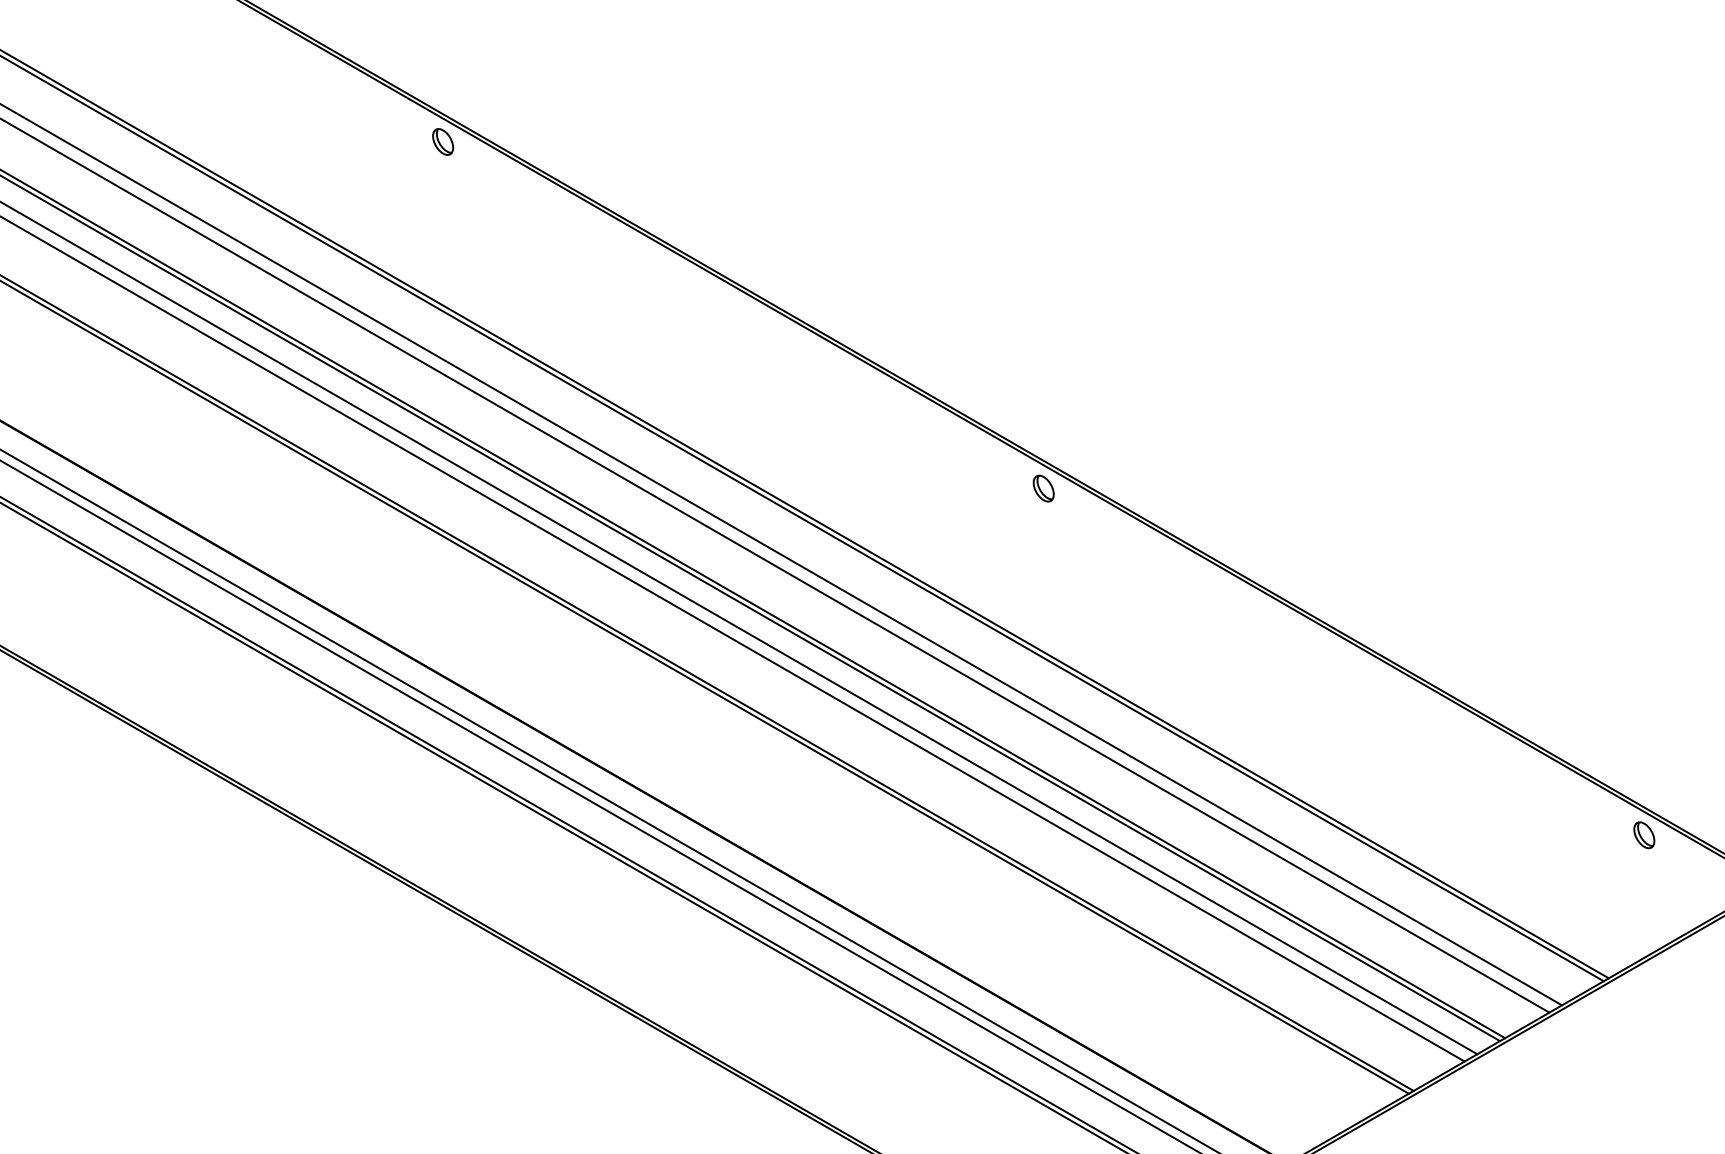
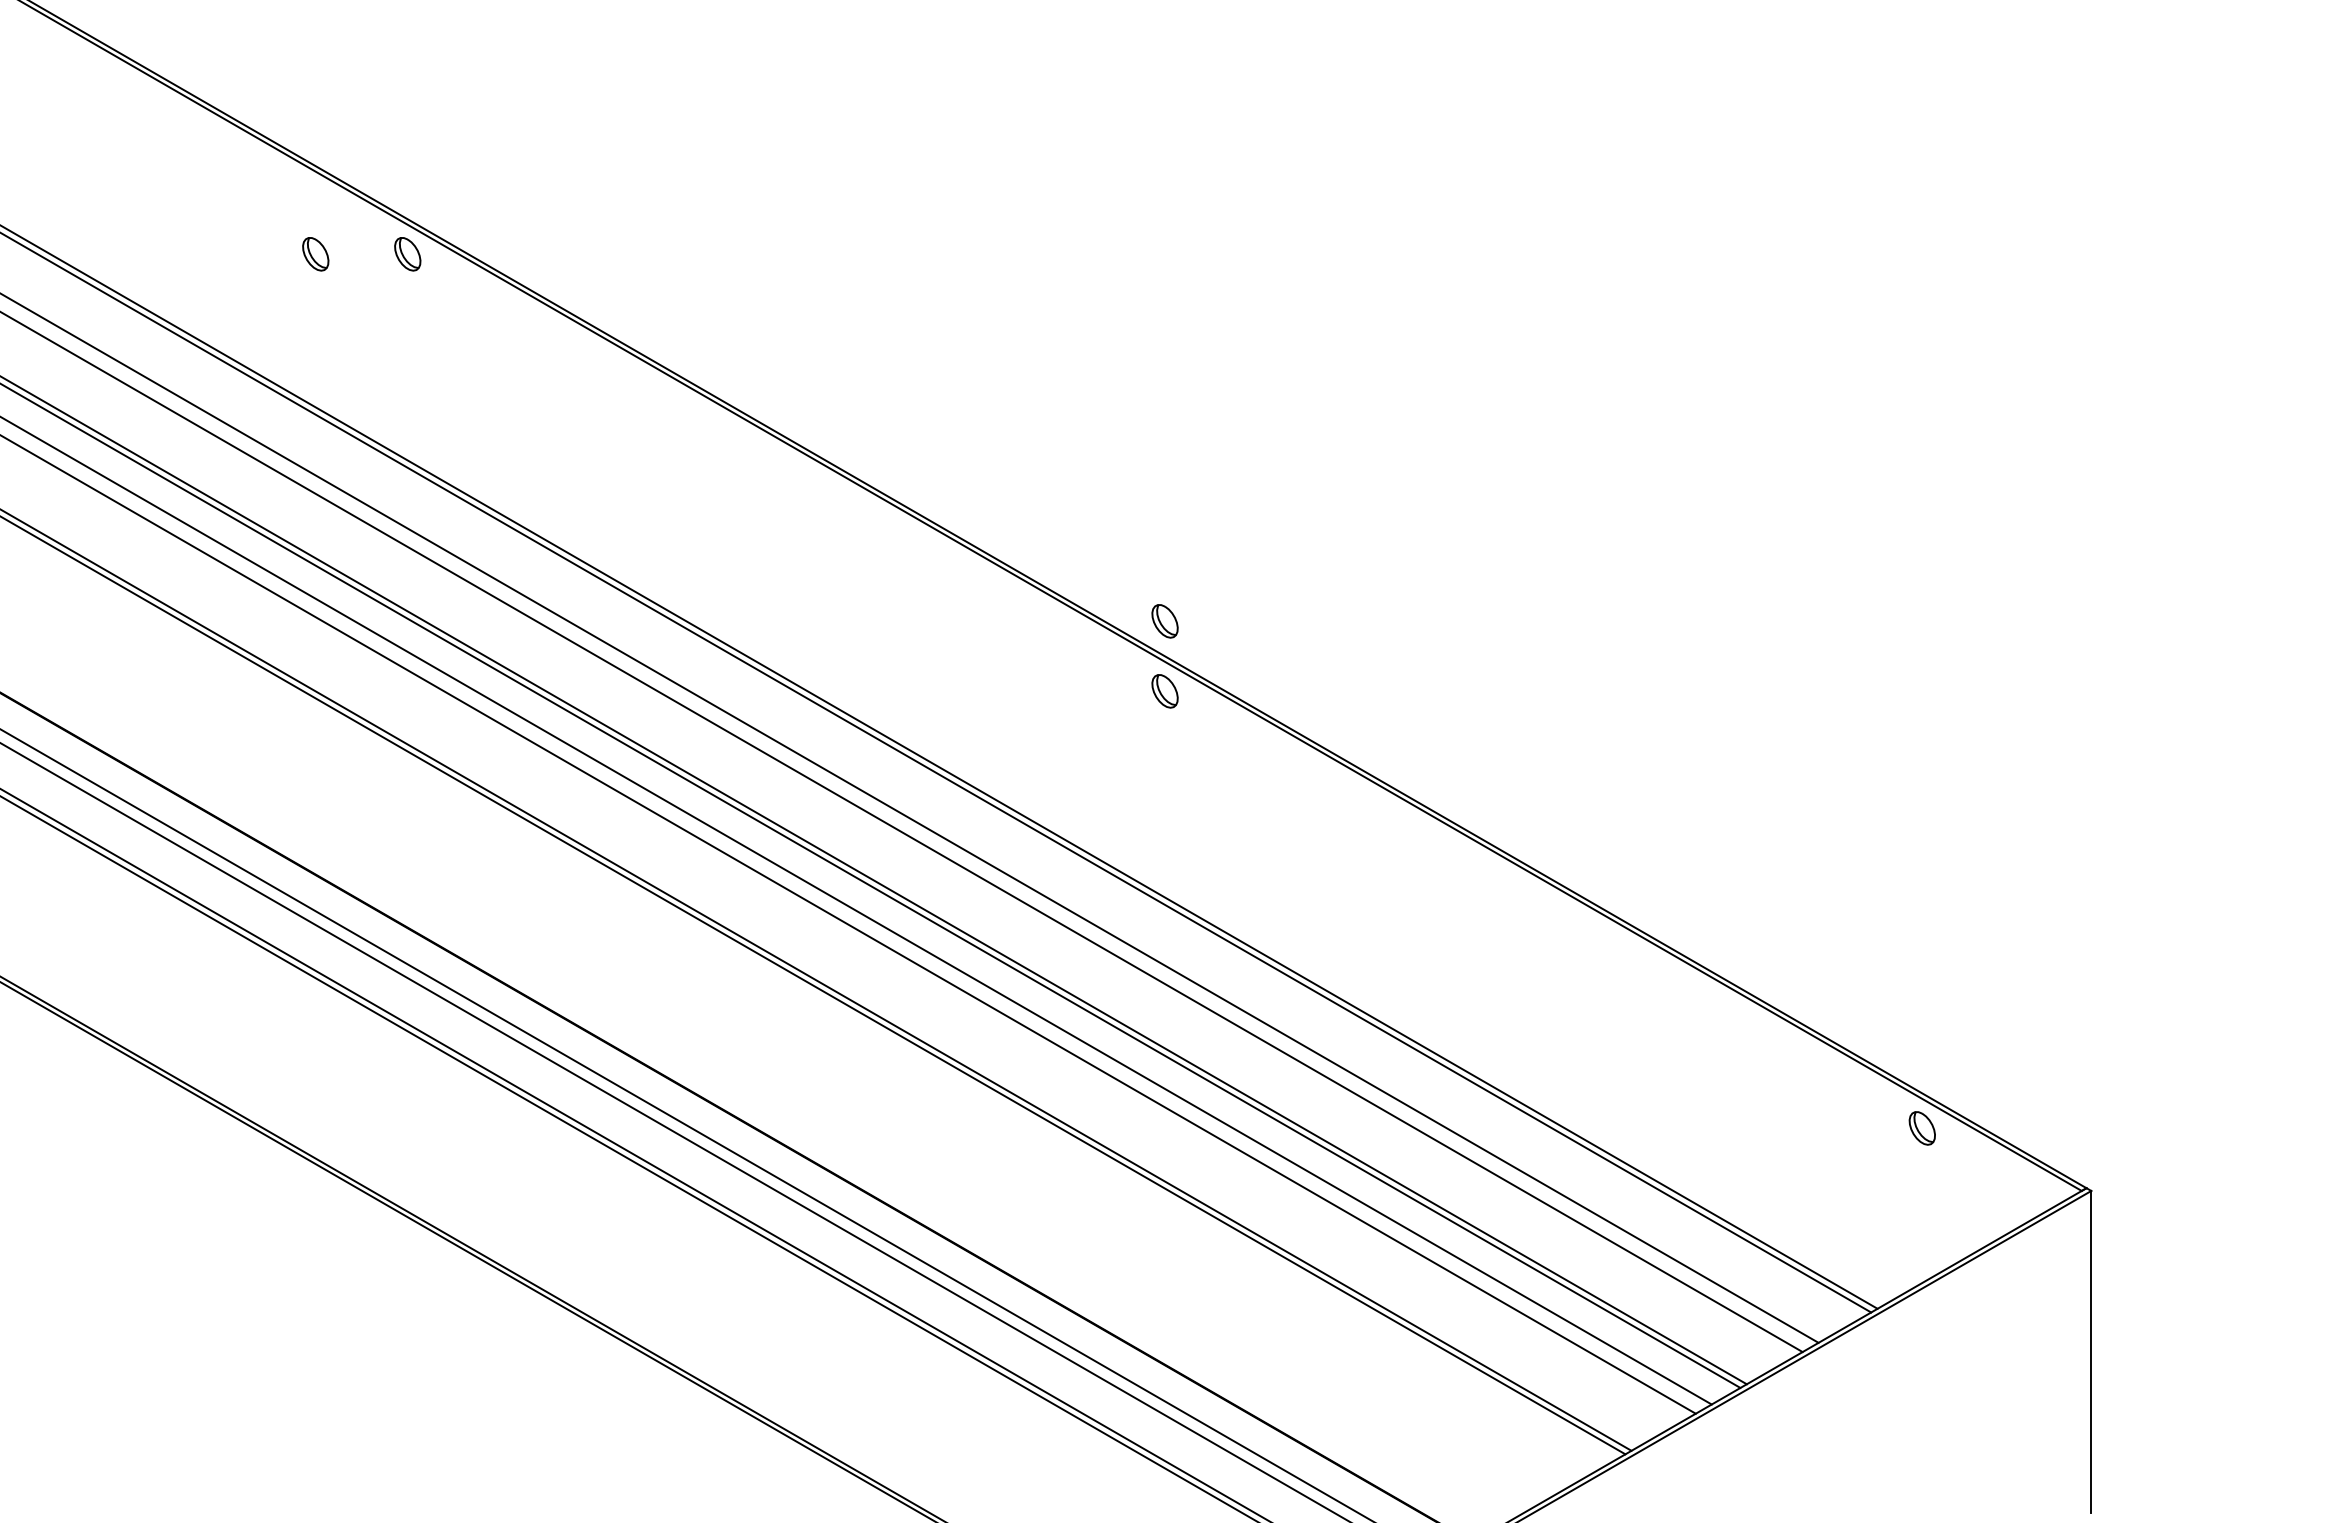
part: (369, 142) -> (315, 254), added
part: (1043, 433) -> (1164, 621), added

